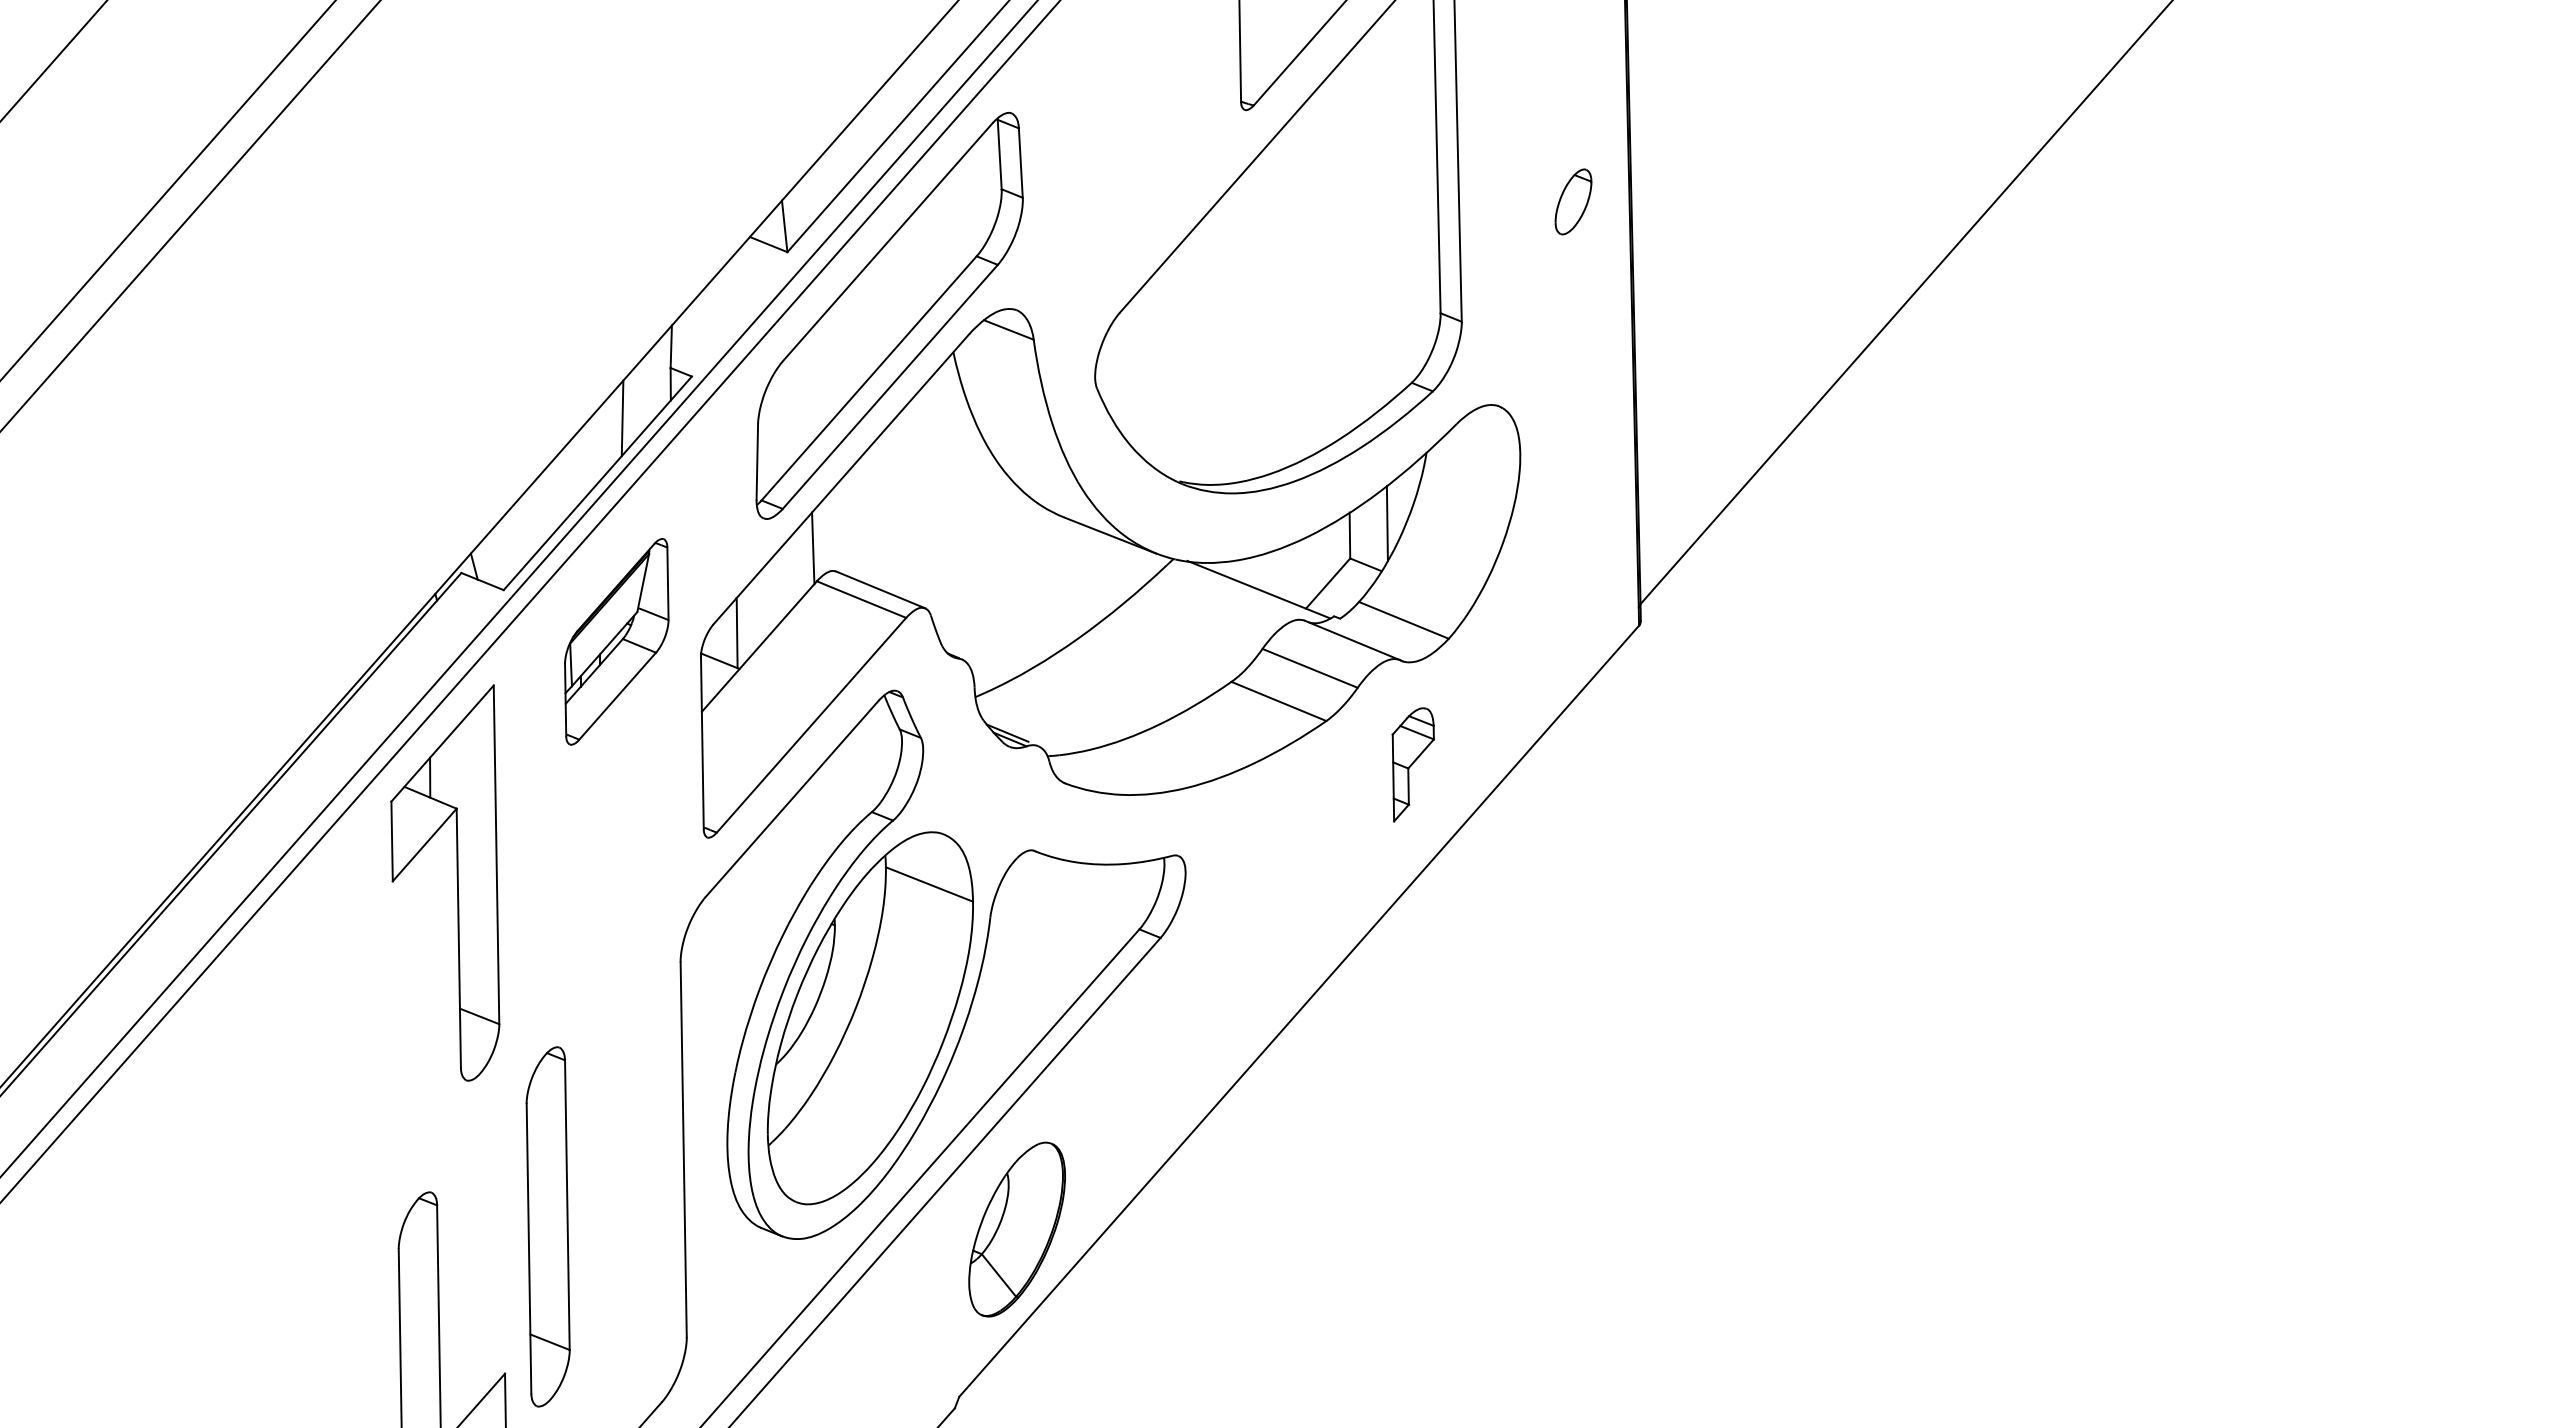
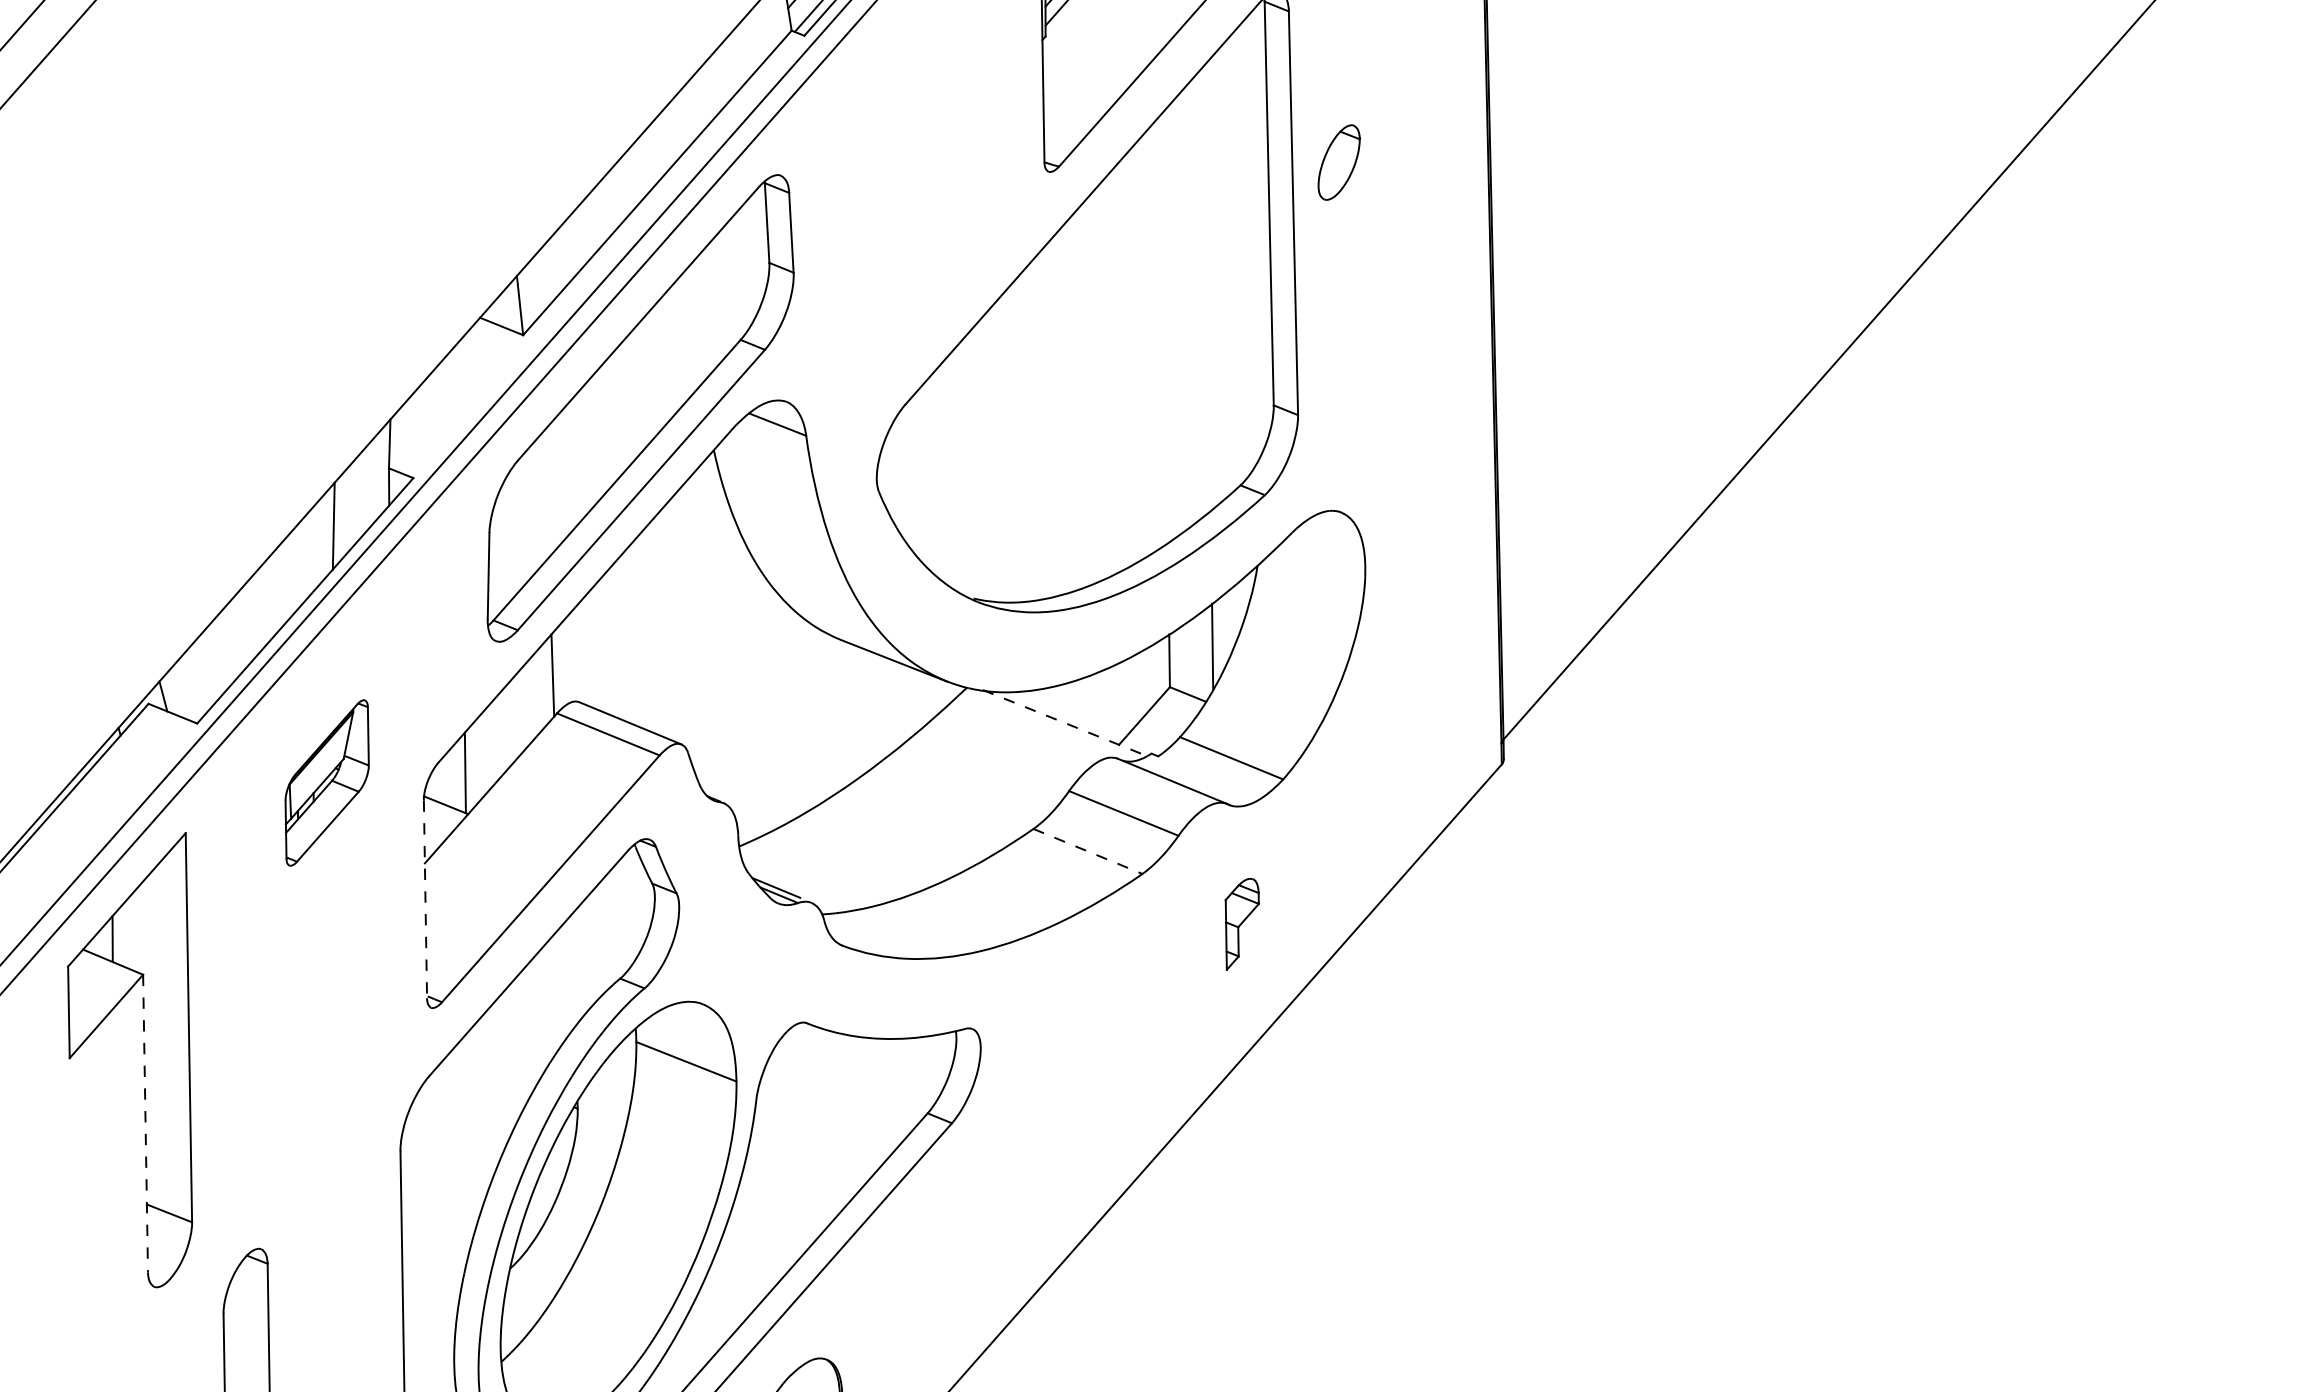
part: (1573, 201) -> (1339, 162), moved
line: (1259, 589) -> (1065, 722), solid -> dashed
part: (616, 641) -> (326, 782), size x0.7
line: (1279, 701) -> (1088, 851), solid -> dashed
line: (702, 743) -> (425, 899), solid -> dashed
part: (1412, 764) -> (1241, 923), size x0.7
line: (458, 938) -> (145, 1123), solid -> dashed

